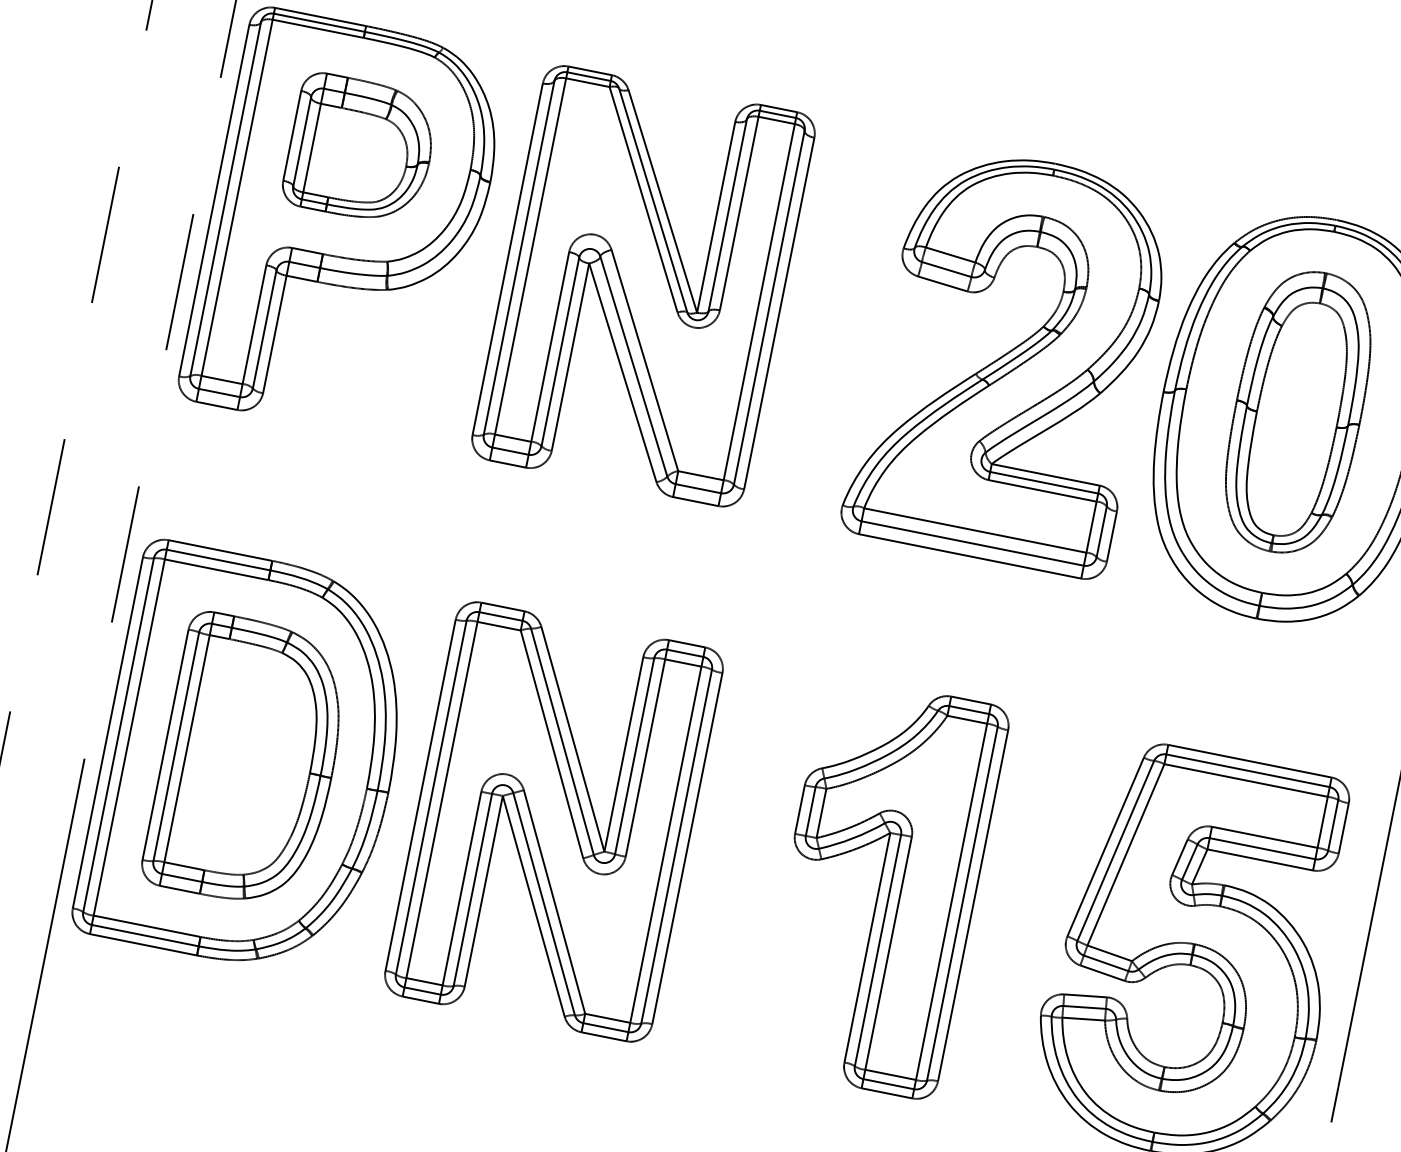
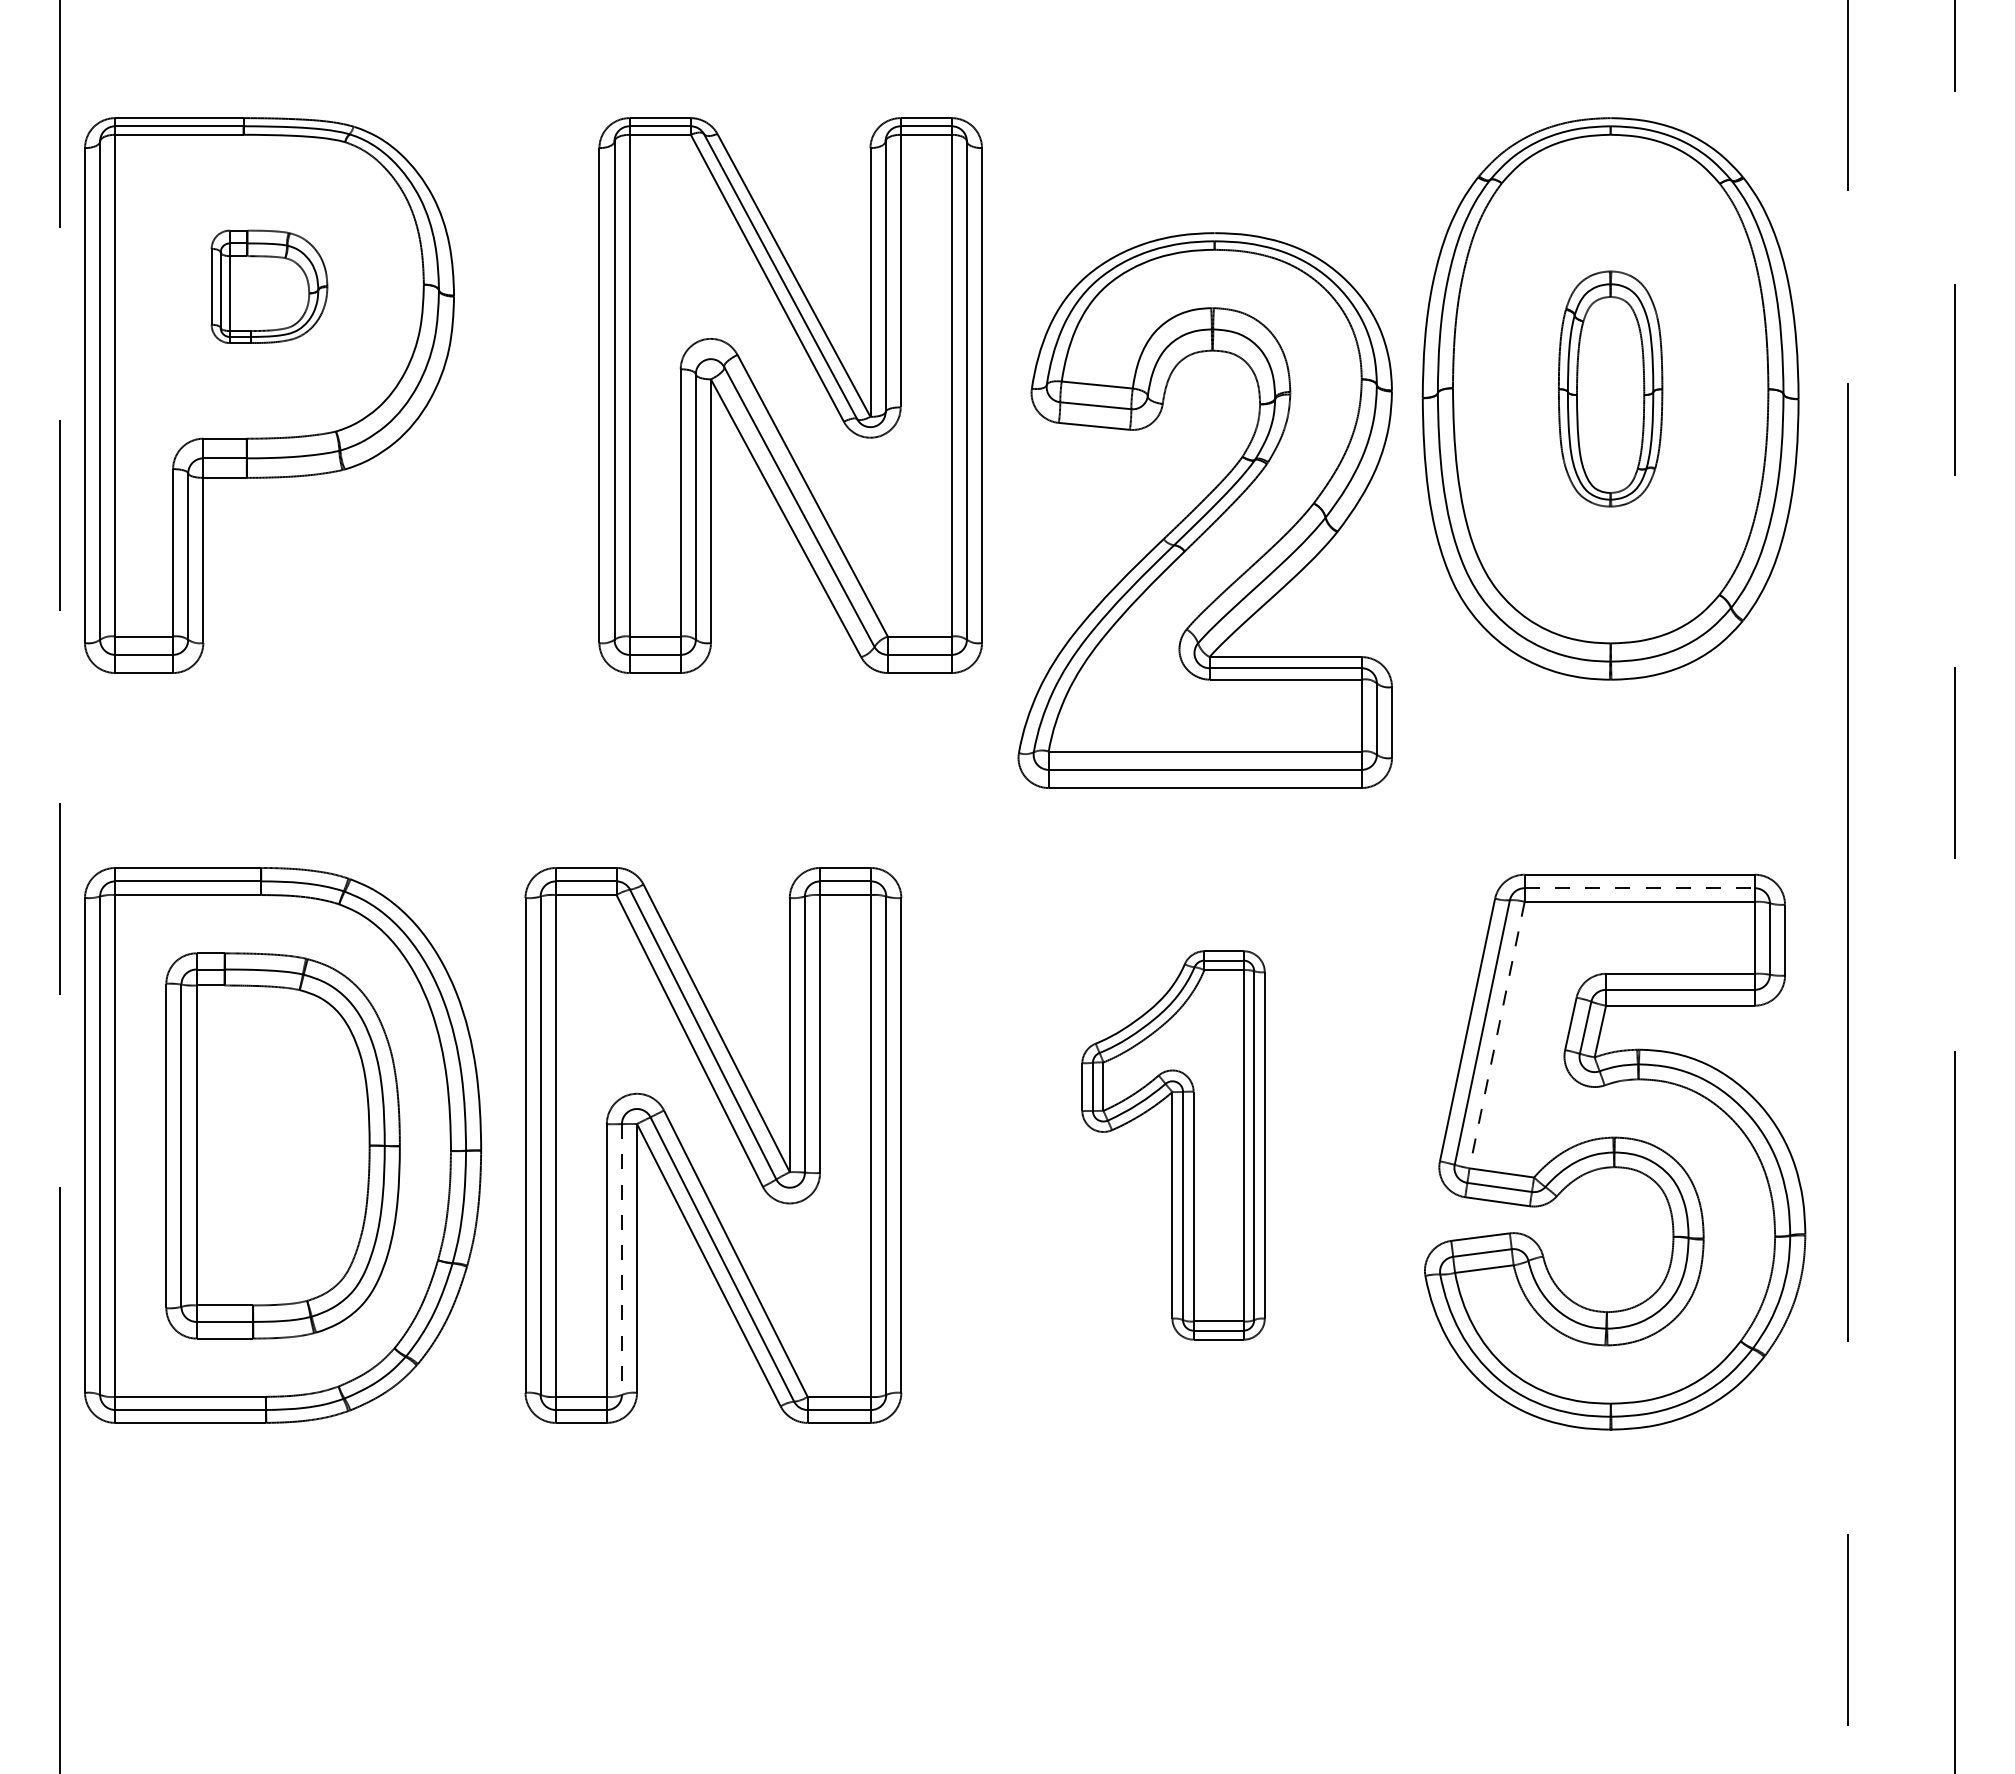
part: (360, 149) -> (269, 286), size x0.6
part: (643, 286) -> (790, 395), moved
part: (1008, 359) -> (1204, 510), moved
part: (1298, 411) -> (1610, 388), size x0.6
line: (1248, 771) -> (1640, 888), solid -> dashed
line: (1126, 855) -> (1497, 1035), solid -> dashed
part: (880, 887) -> (1173, 1145), size x0.7
line: (472, 890) -> (621, 1260), solid -> dashed

